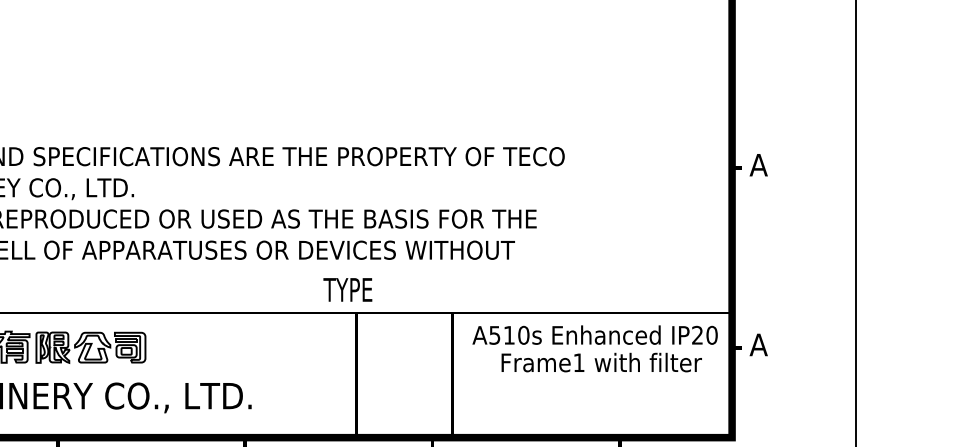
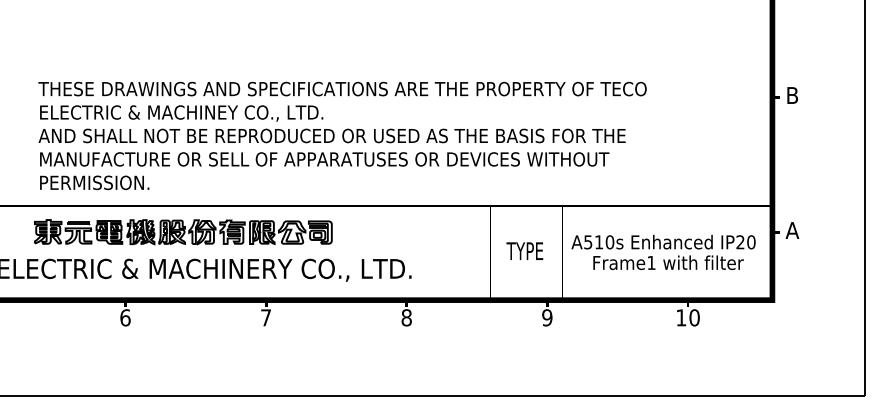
text: (758, 165) -> (792, 95), A -> B
text: (347, 288) -> (524, 250), moved
text: (595, 348) -> (663, 252), moved

